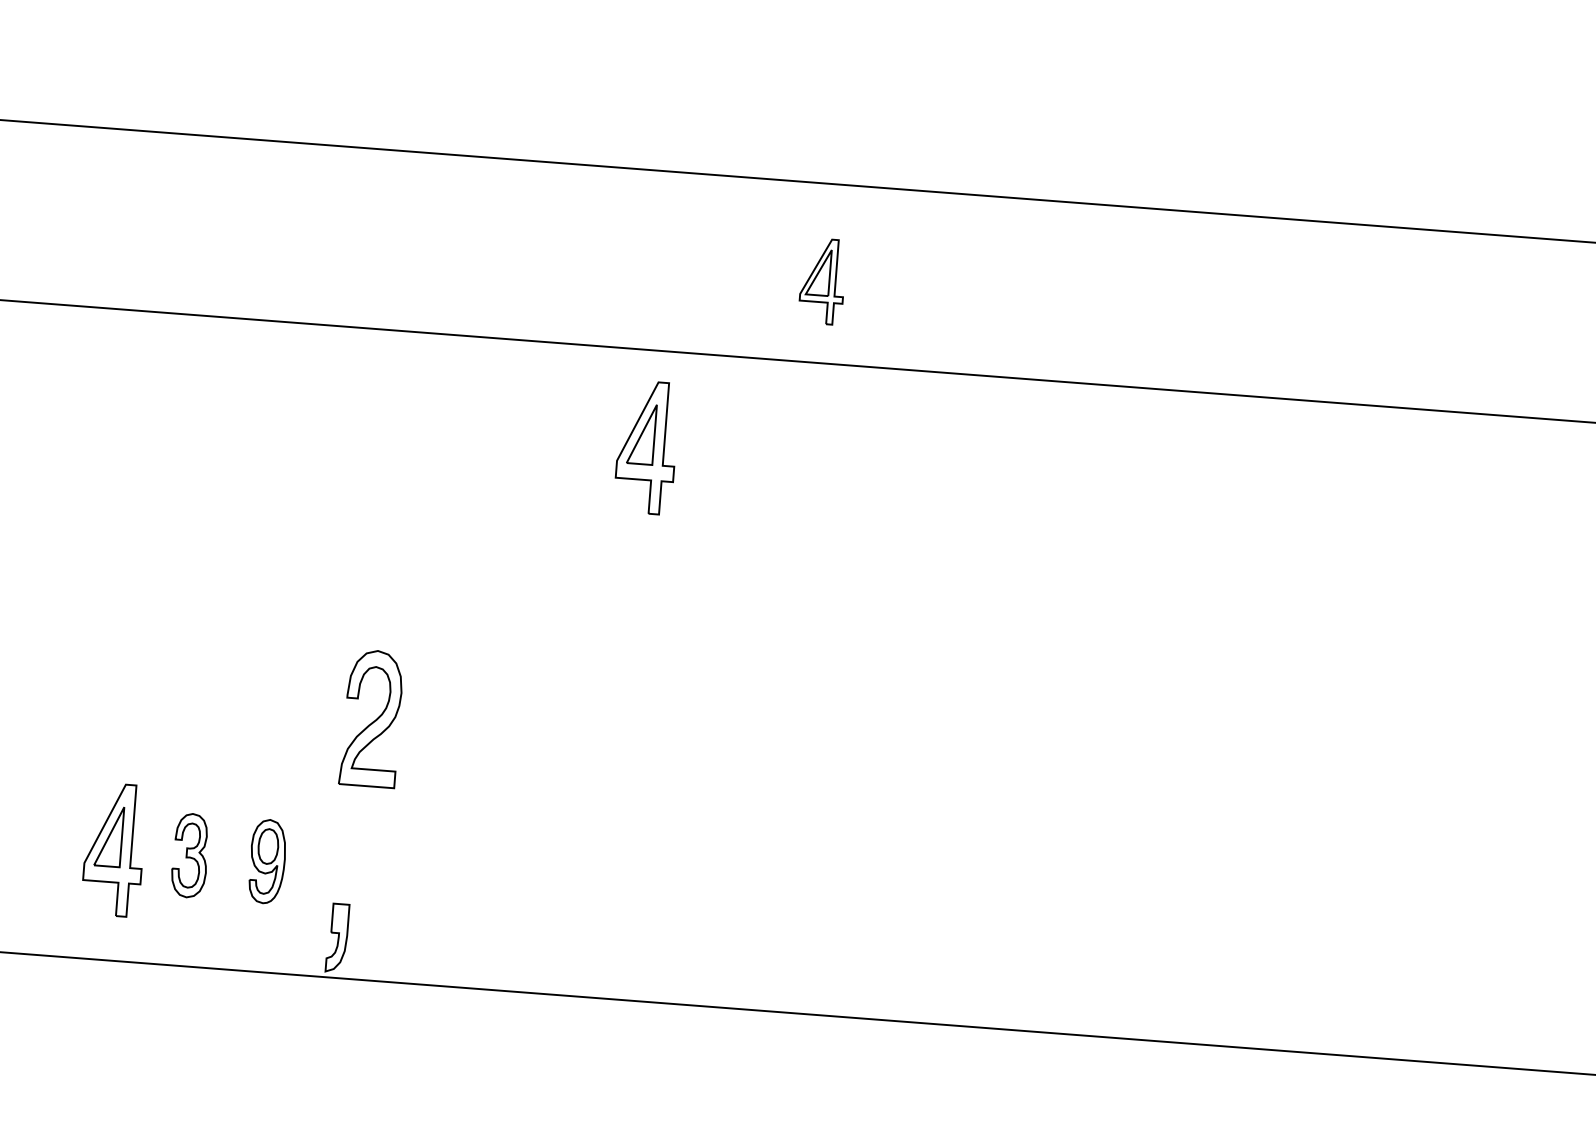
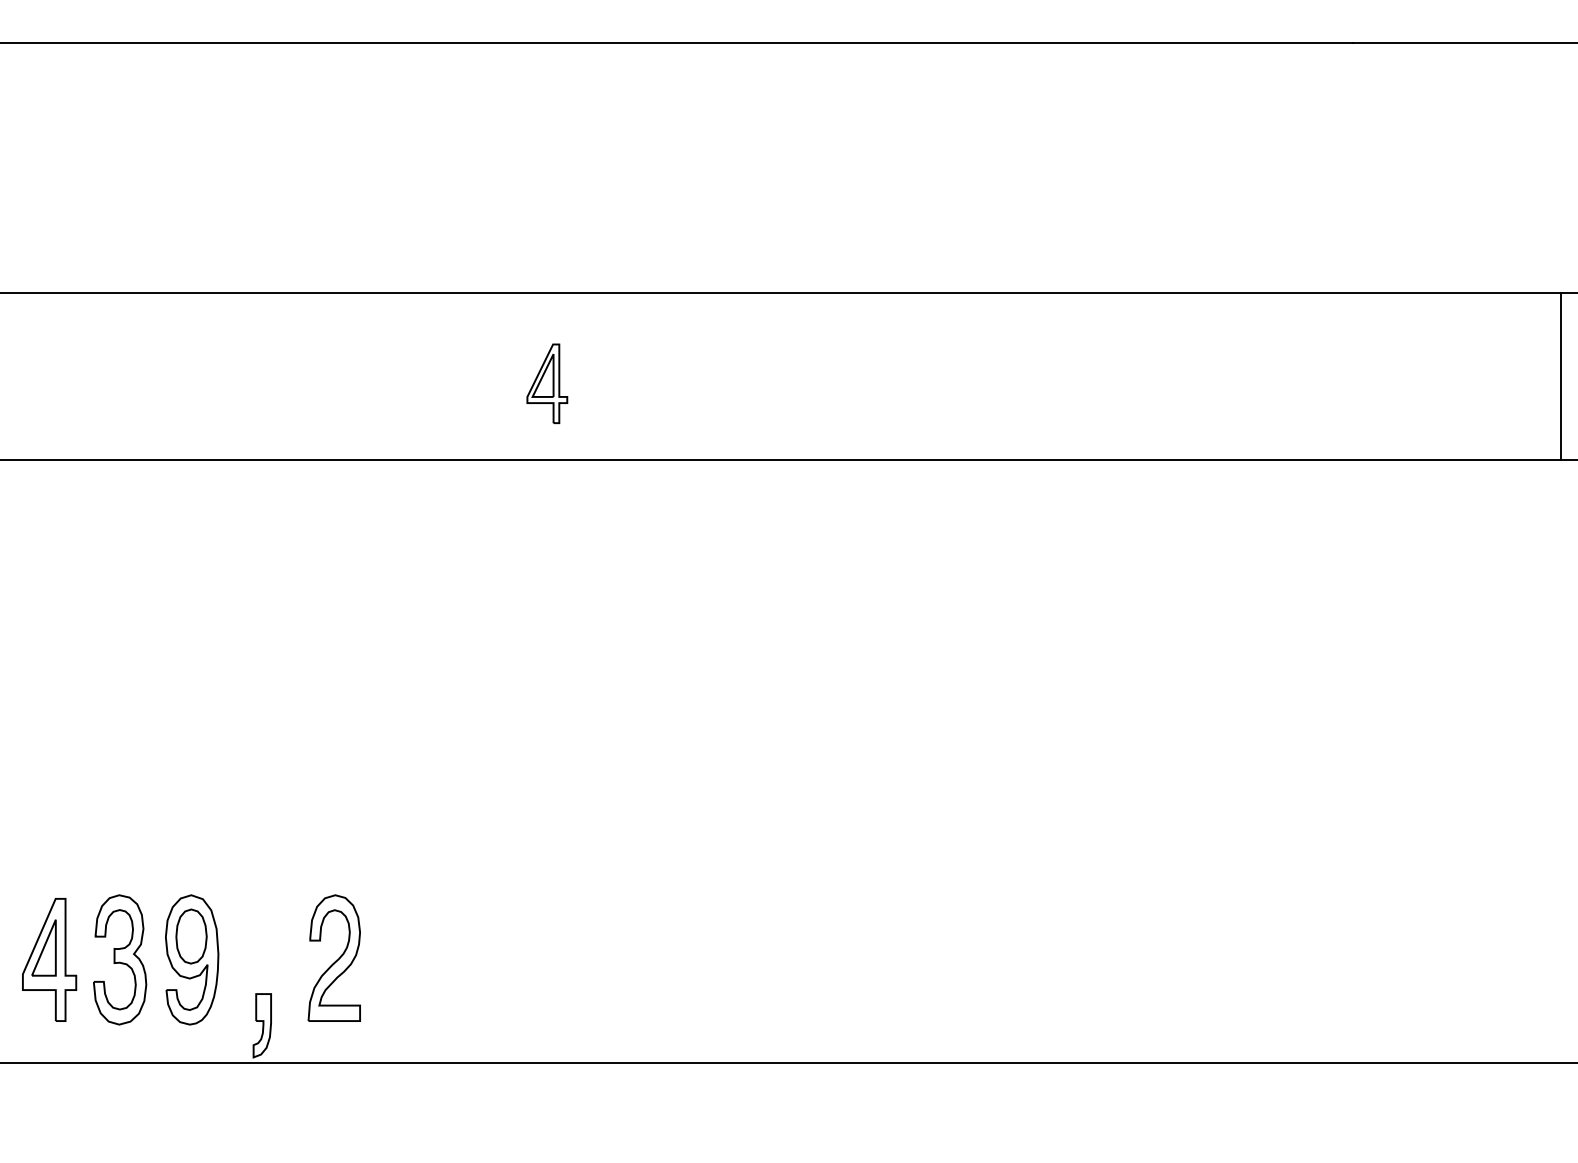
part: (822, 281) -> (547, 383), moved
part: (646, 447) -> (513, 549), removed
part: (370, 717) -> (333, 957), moved
part: (190, 855) -> (120, 959), size x1.67
part: (267, 861) -> (192, 959), size x1.67

